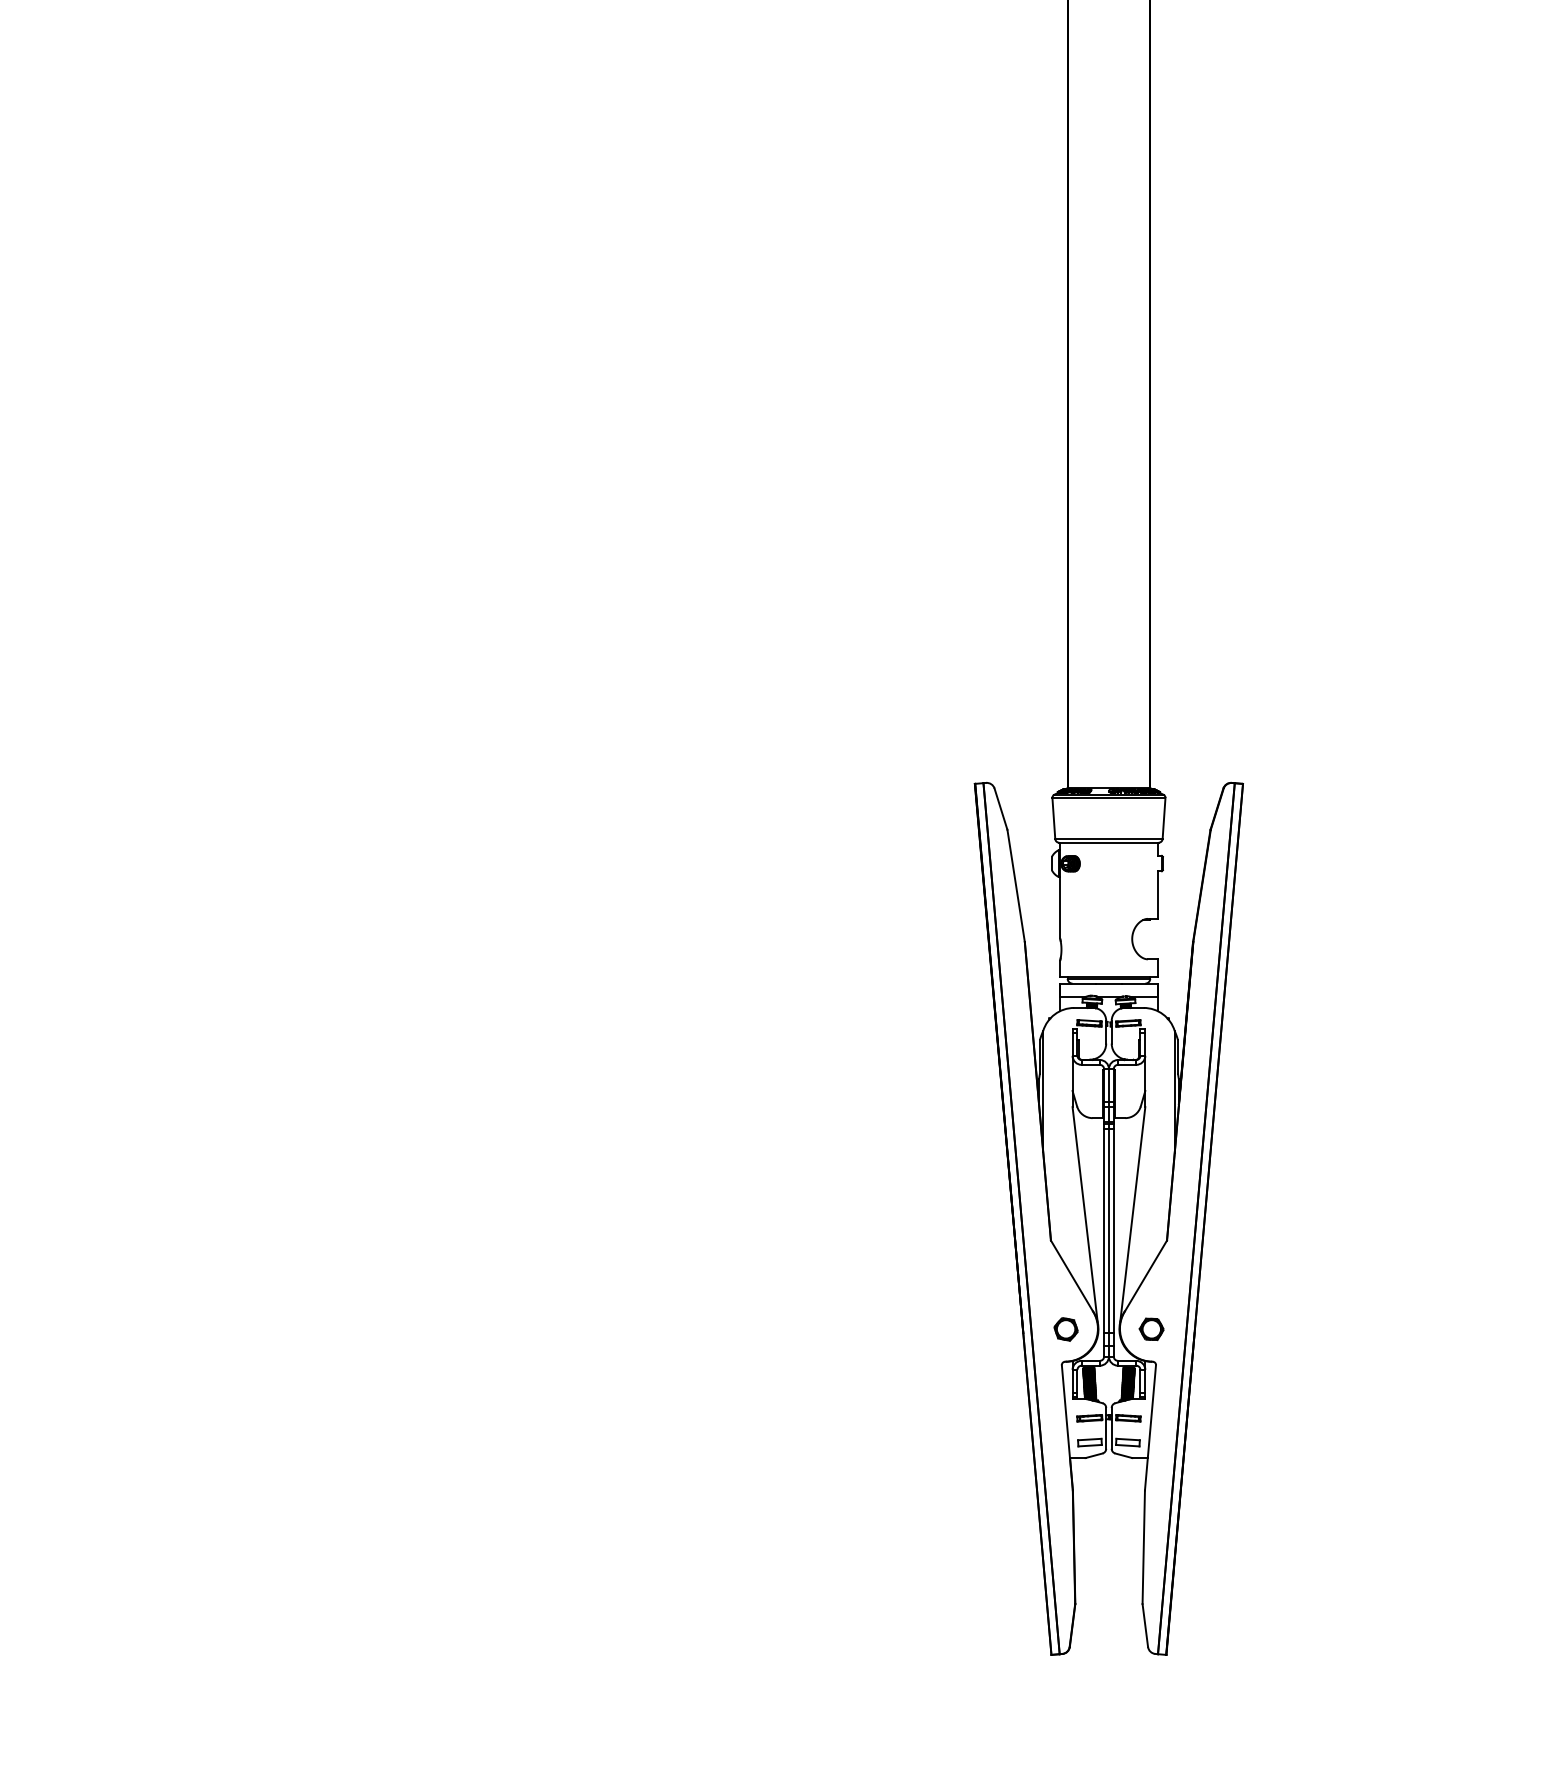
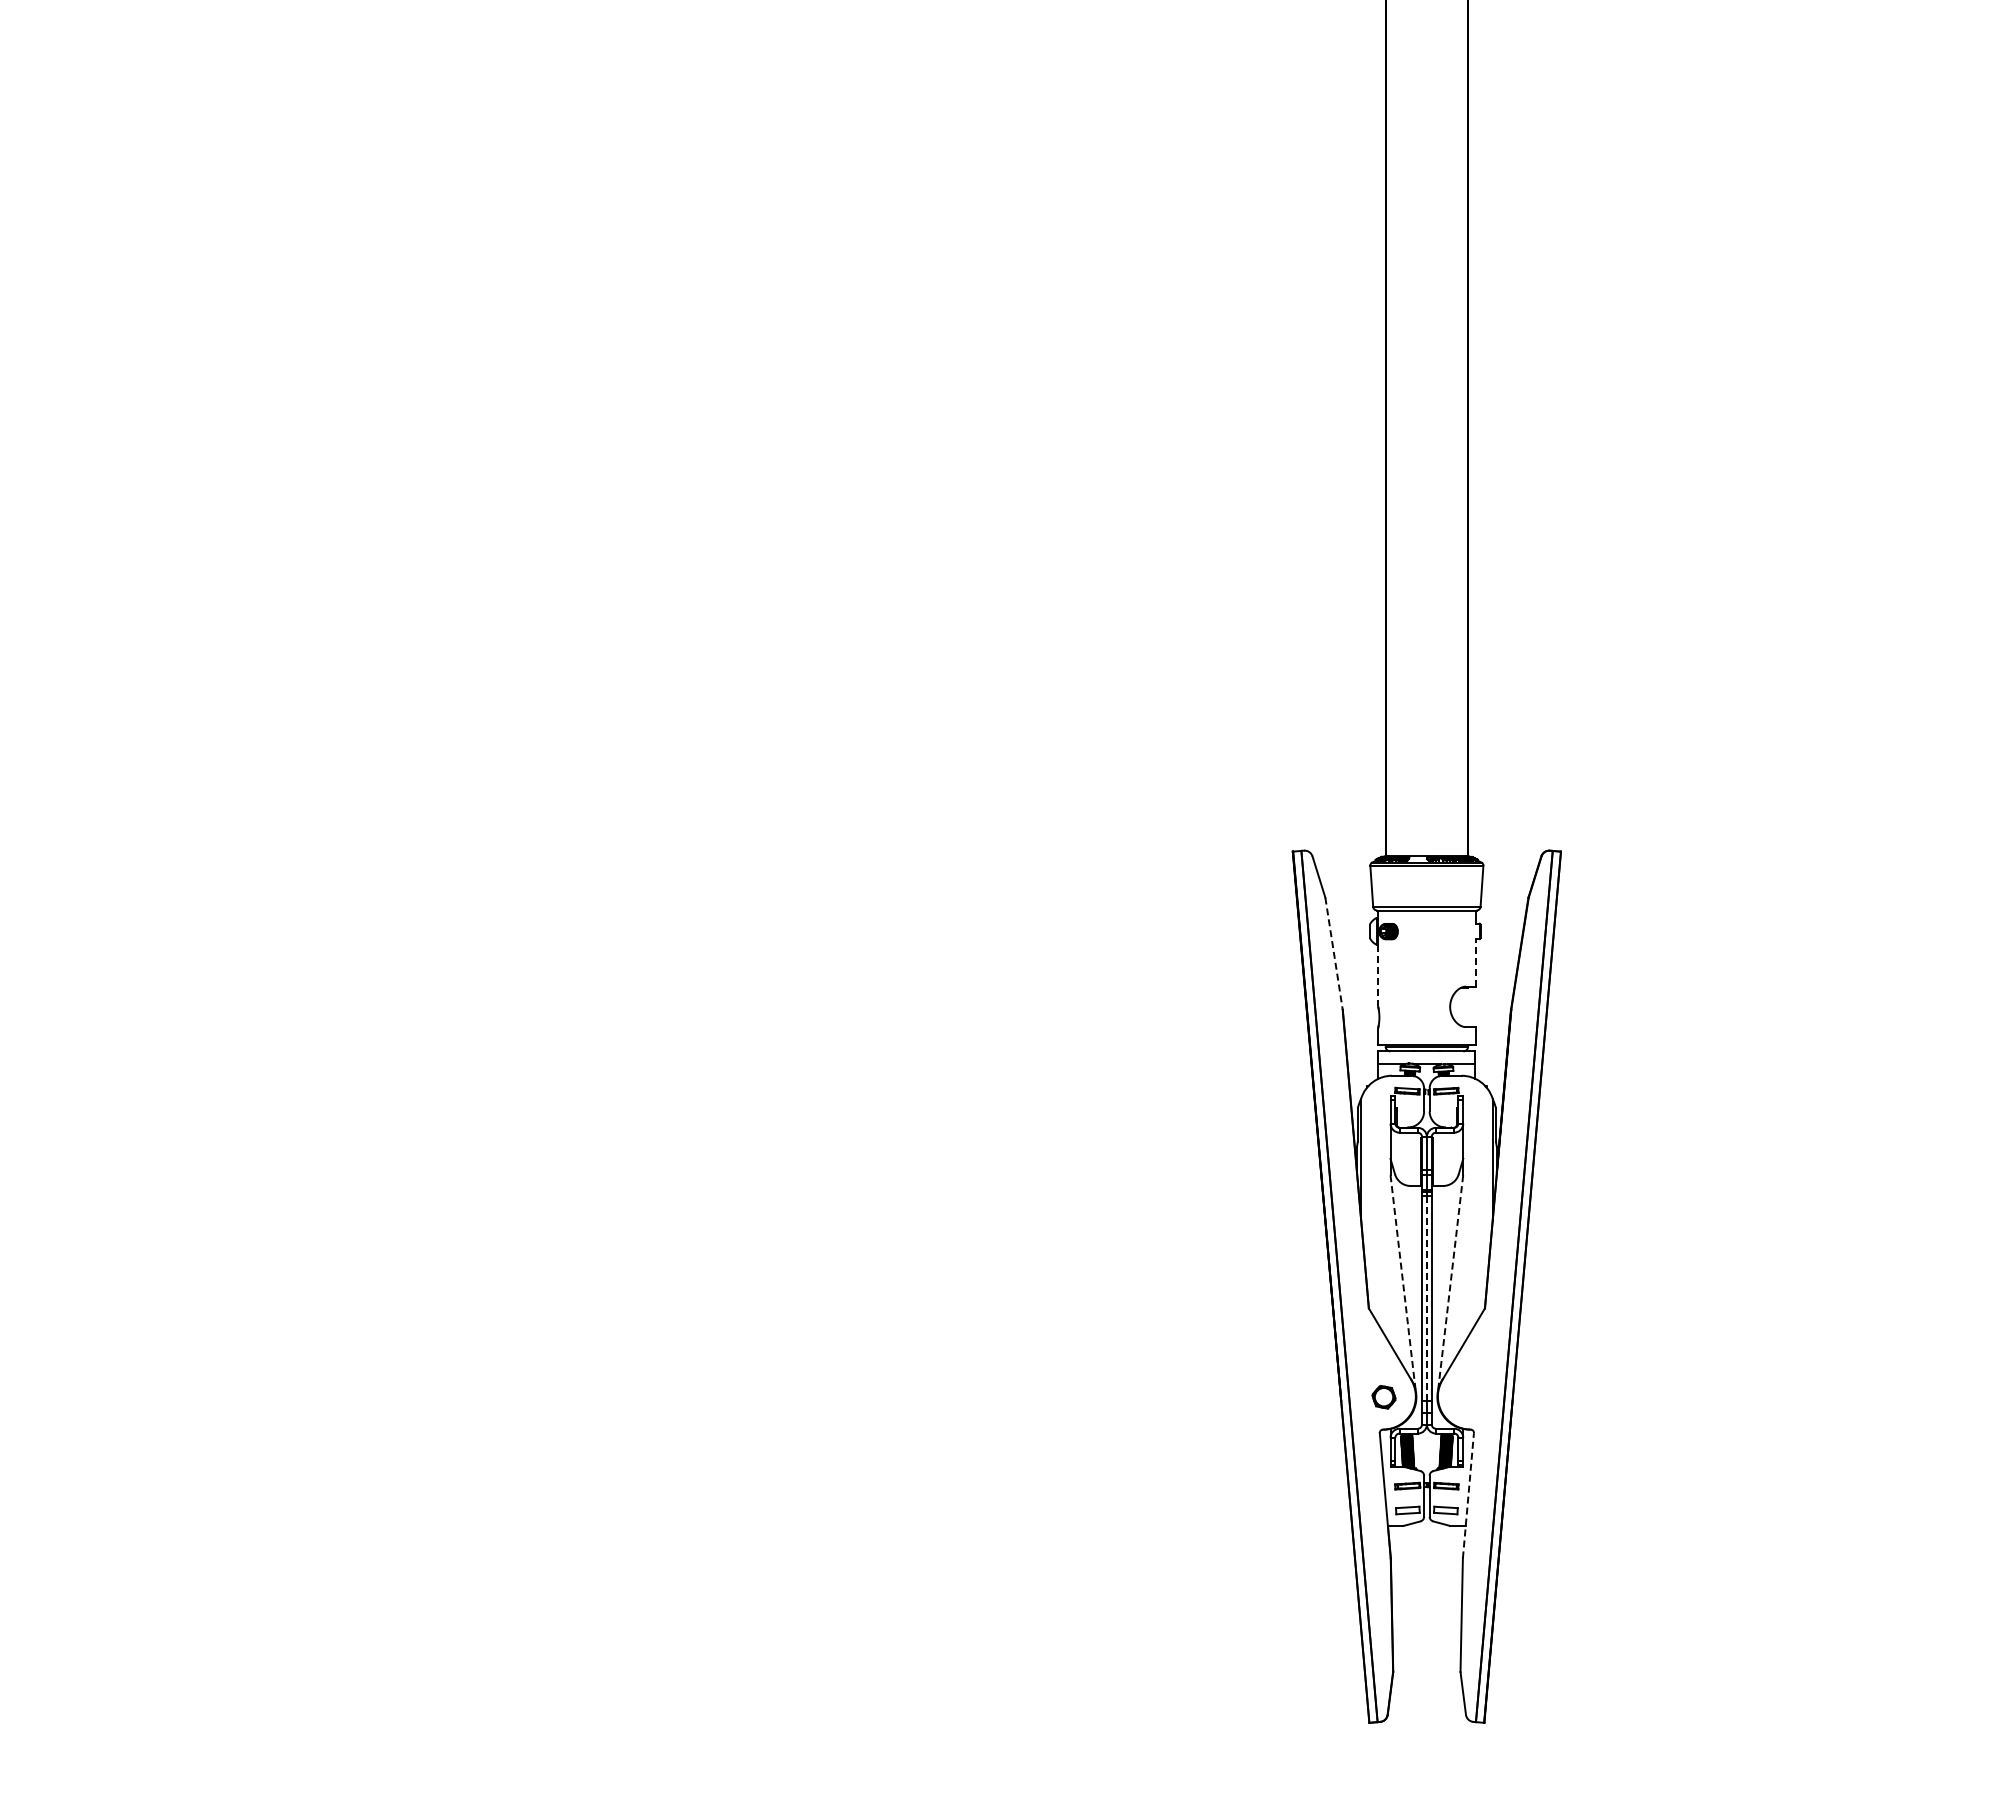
line: (1016, 885) -> (1334, 953), solid -> dashed
line: (1157, 894) -> (1475, 962), solid -> dashed
line: (1060, 907) -> (1378, 975), solid -> dashed
line: (1084, 1213) -> (1402, 1281), solid -> dashed
line: (1132, 1213) -> (1450, 1281), solid -> dashed
line: (1108, 1231) -> (1426, 1299), solid -> dashed
part: (1151, 1328) -> (1469, 1396), removed
line: (1150, 1427) -> (1468, 1495), solid -> dashed

